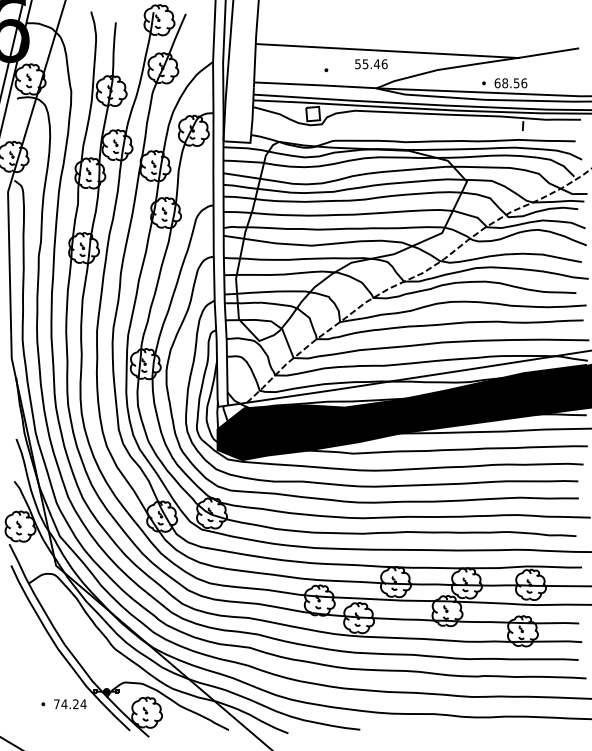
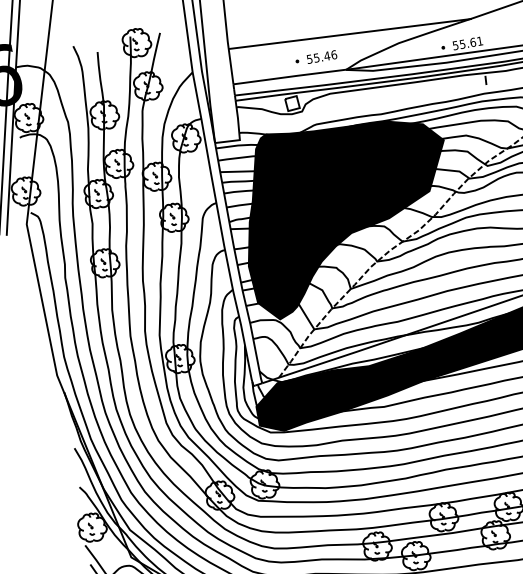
text: (371, 64) -> (322, 57), moved
text: (510, 83) -> (467, 43), 68.56 -> 55.61
fill: (351, 241) -> (348, 213), added

